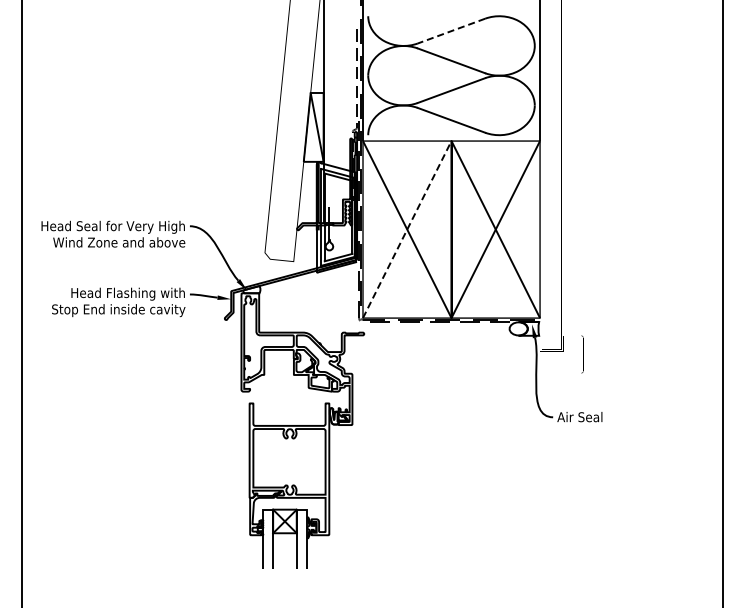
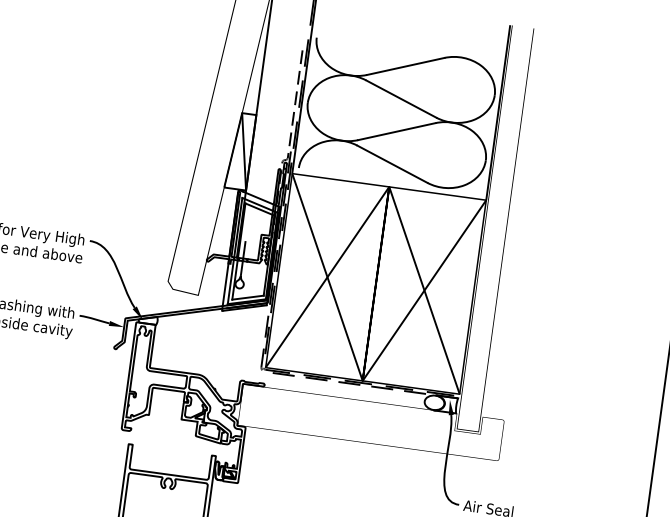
line: (451, 31) -> (405, 66), dashed -> solid
line: (407, 229) -> (327, 277), dashed -> solid

